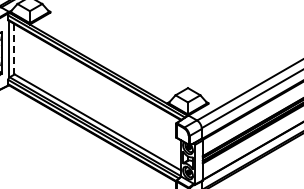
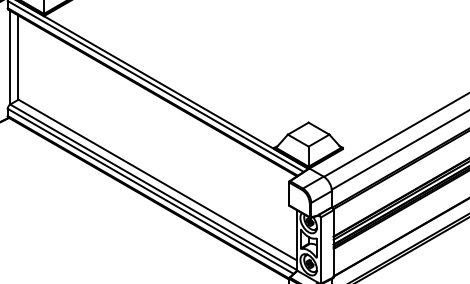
line: (14, 48) -> (18, 56), dashed -> solid

